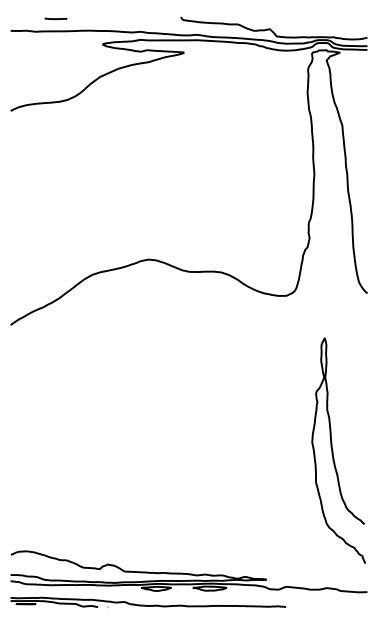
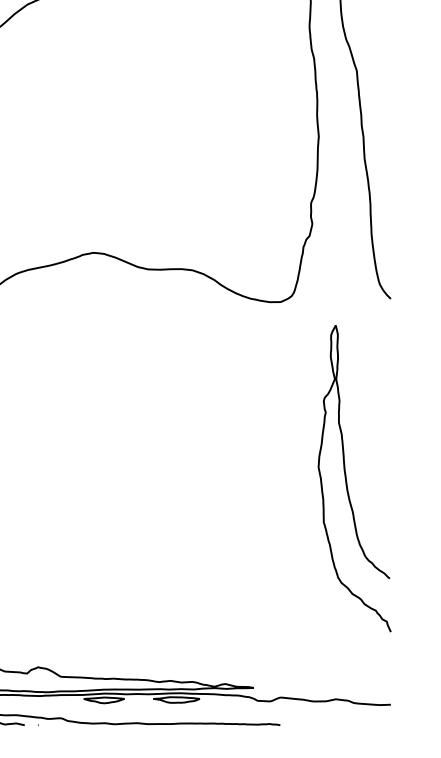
curve: (333, 450) -> (347, 478), moved

